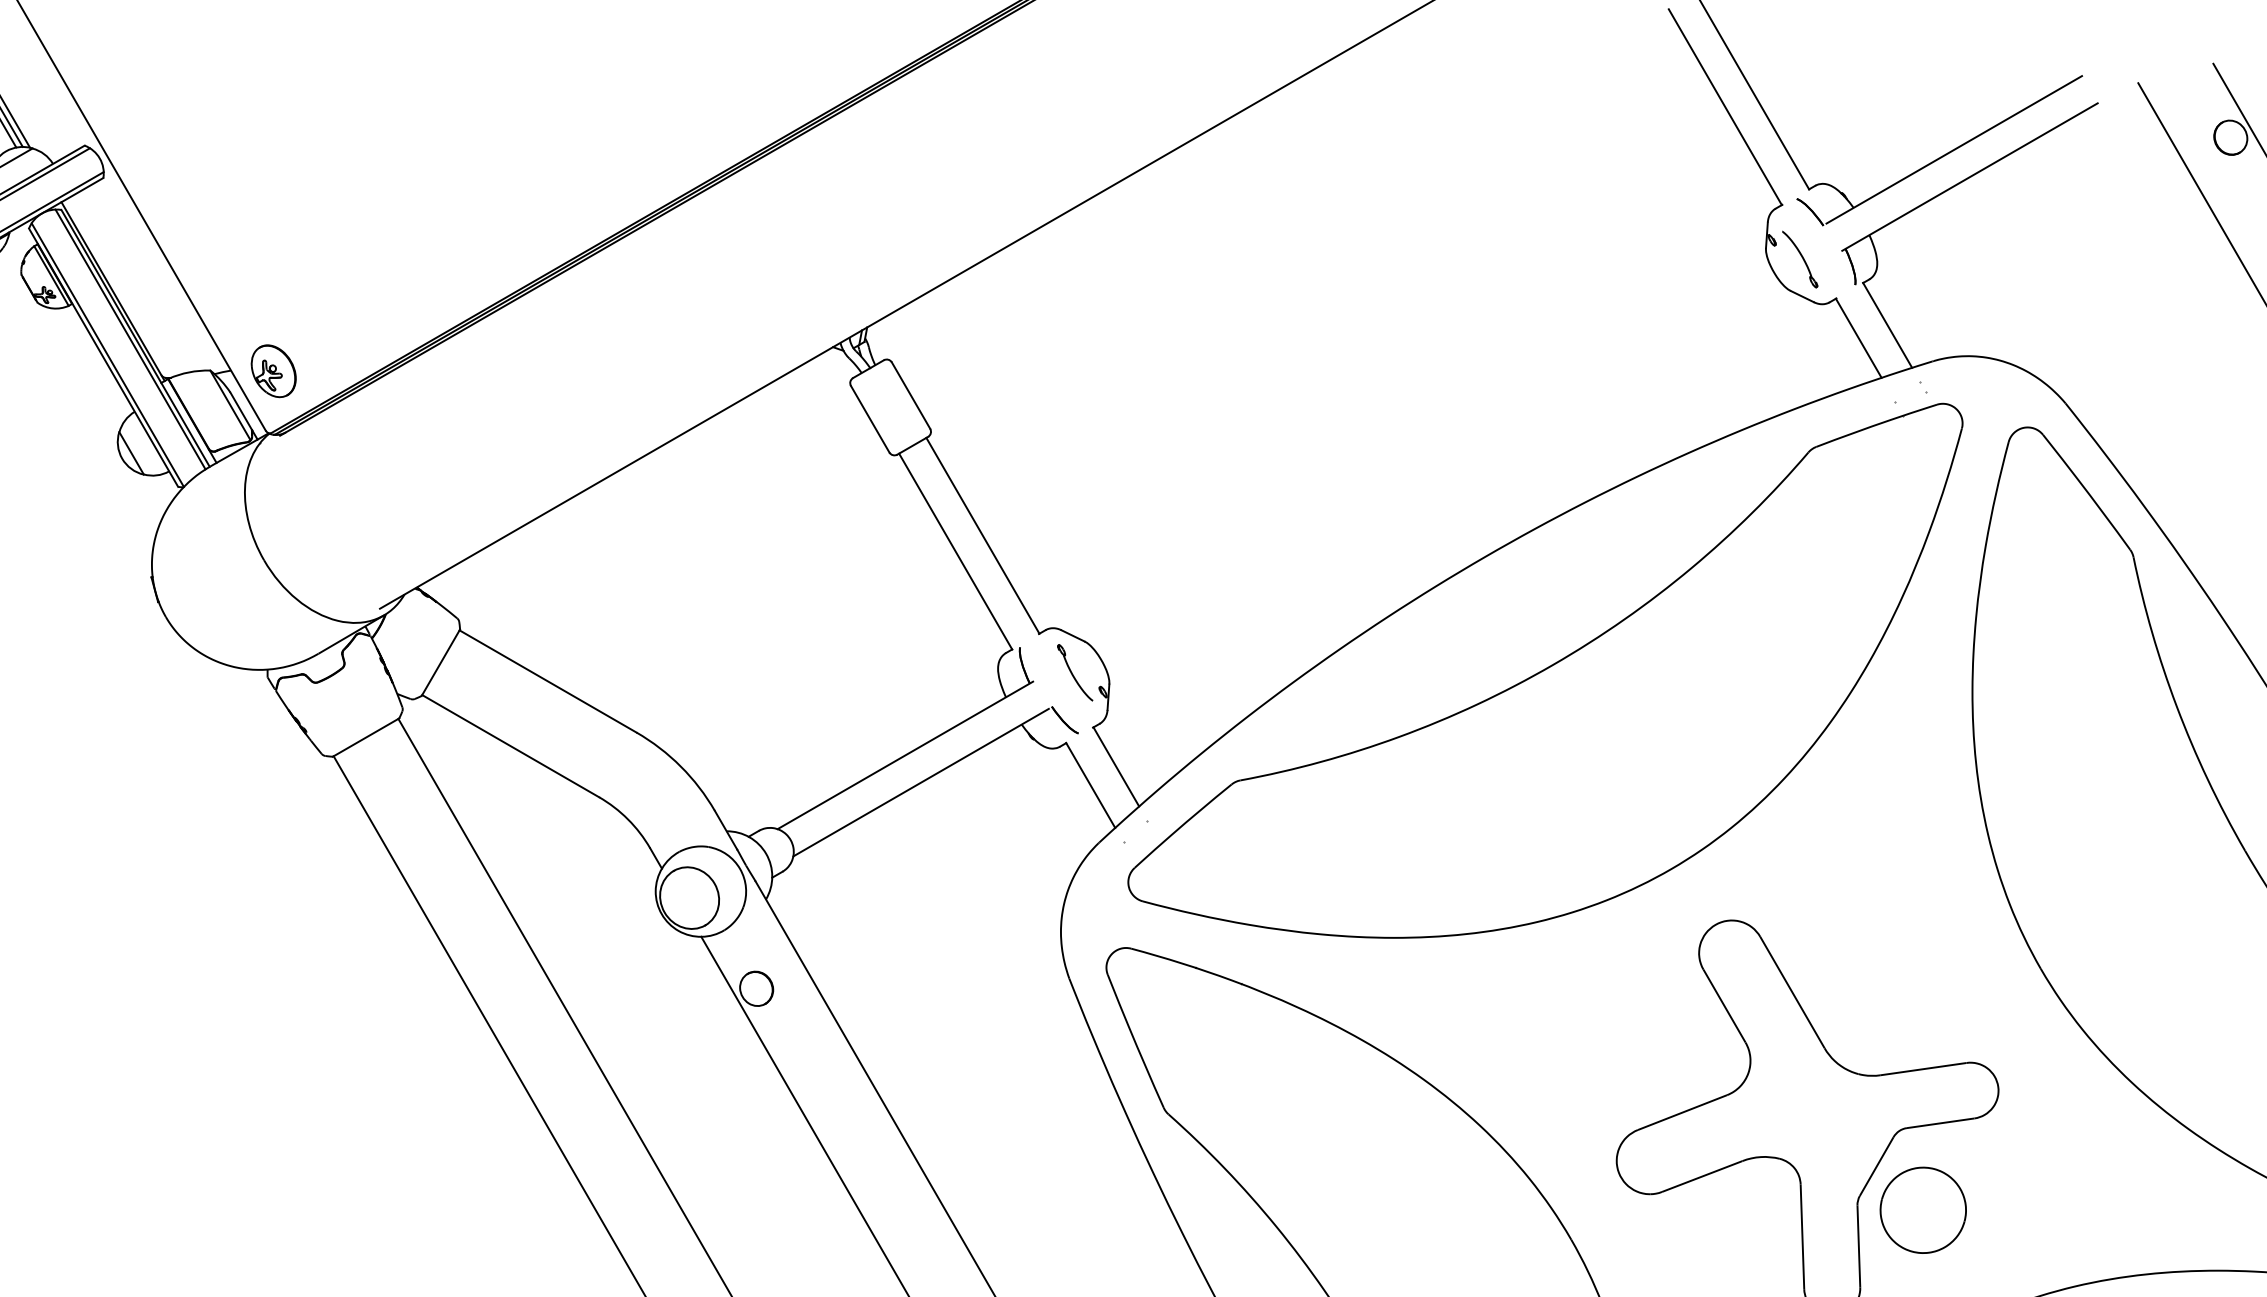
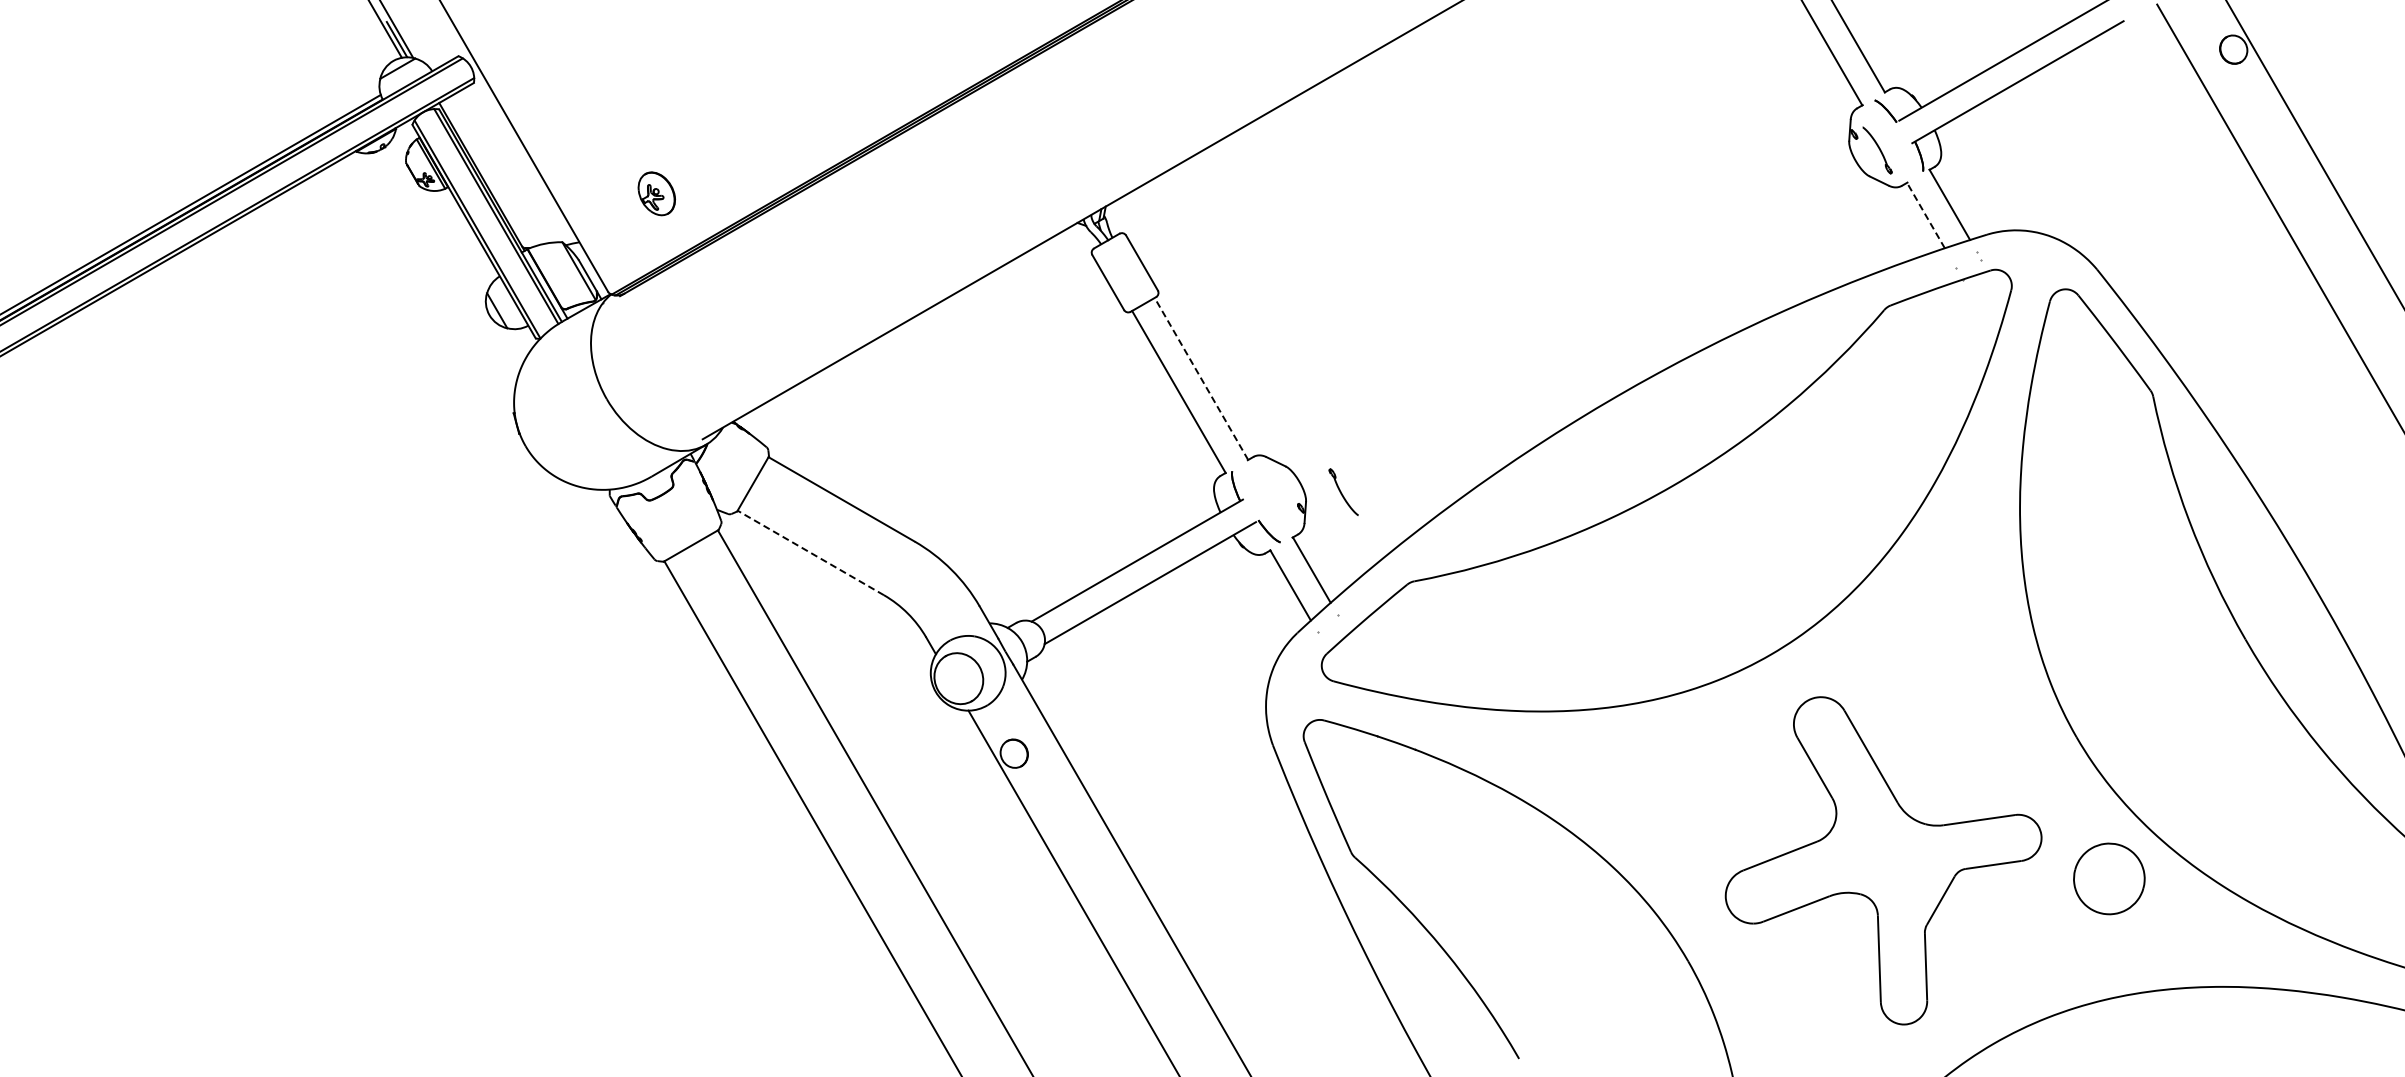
line: (1858, 338) -> (1925, 215), solid -> dashed
part: (273, 370) -> (656, 193), moved
line: (982, 535) -> (1201, 378), solid -> dashed
part: (1074, 671) -> (1343, 491), moved
line: (510, 745) -> (810, 552), solid -> dashed
part: (1923, 1209) -> (2109, 878), moved

